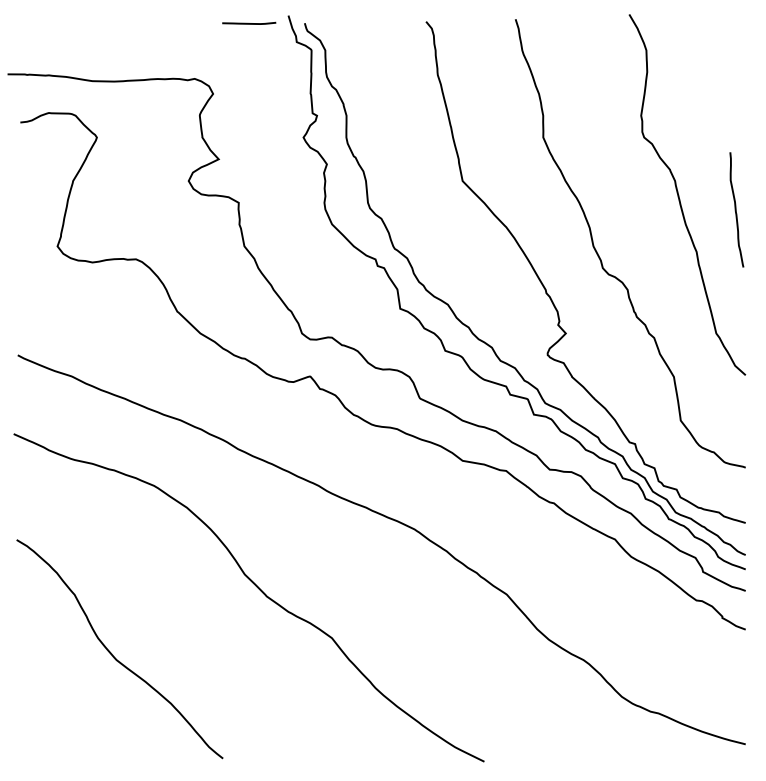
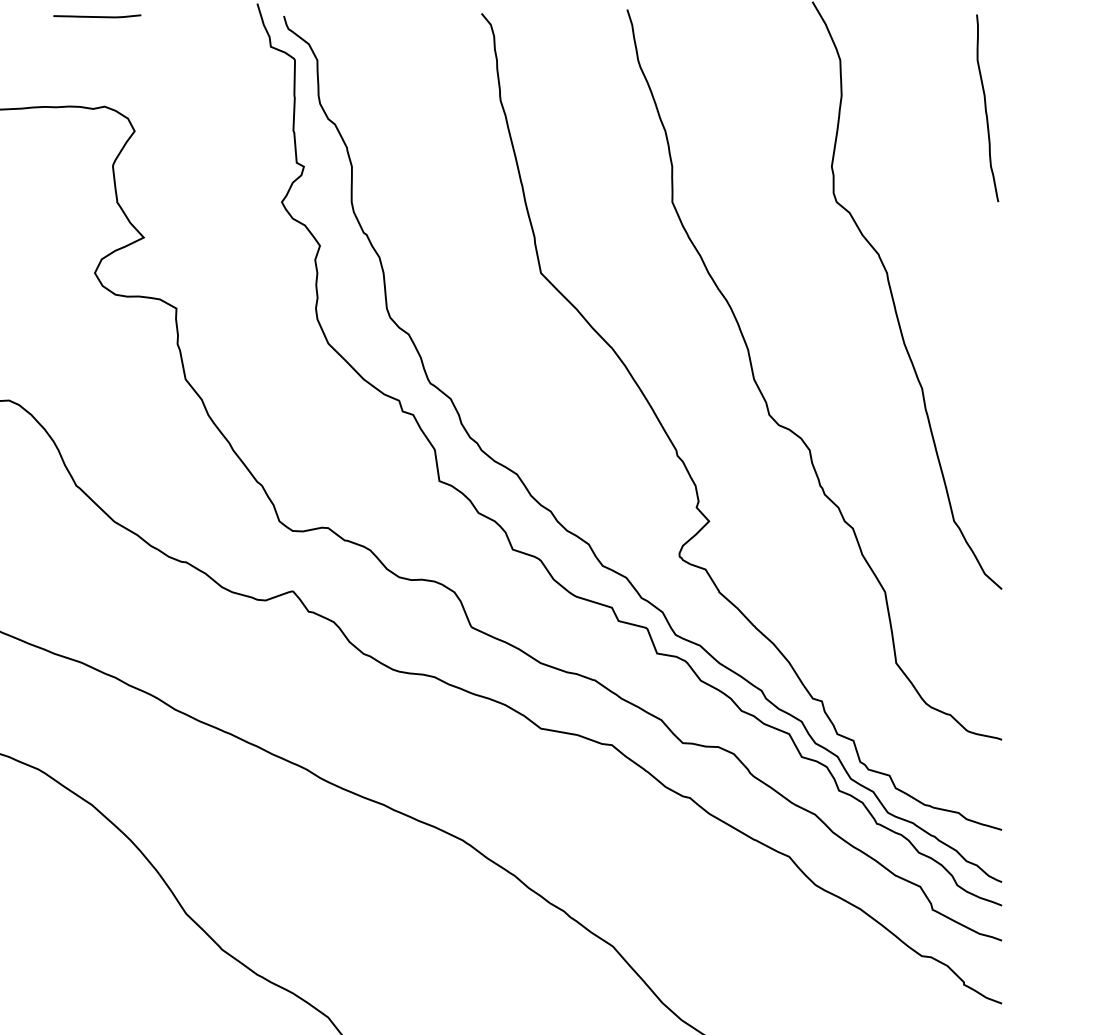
line: (248, 22) -> (96, 14), moved
curve: (736, 209) -> (987, 107), moved

